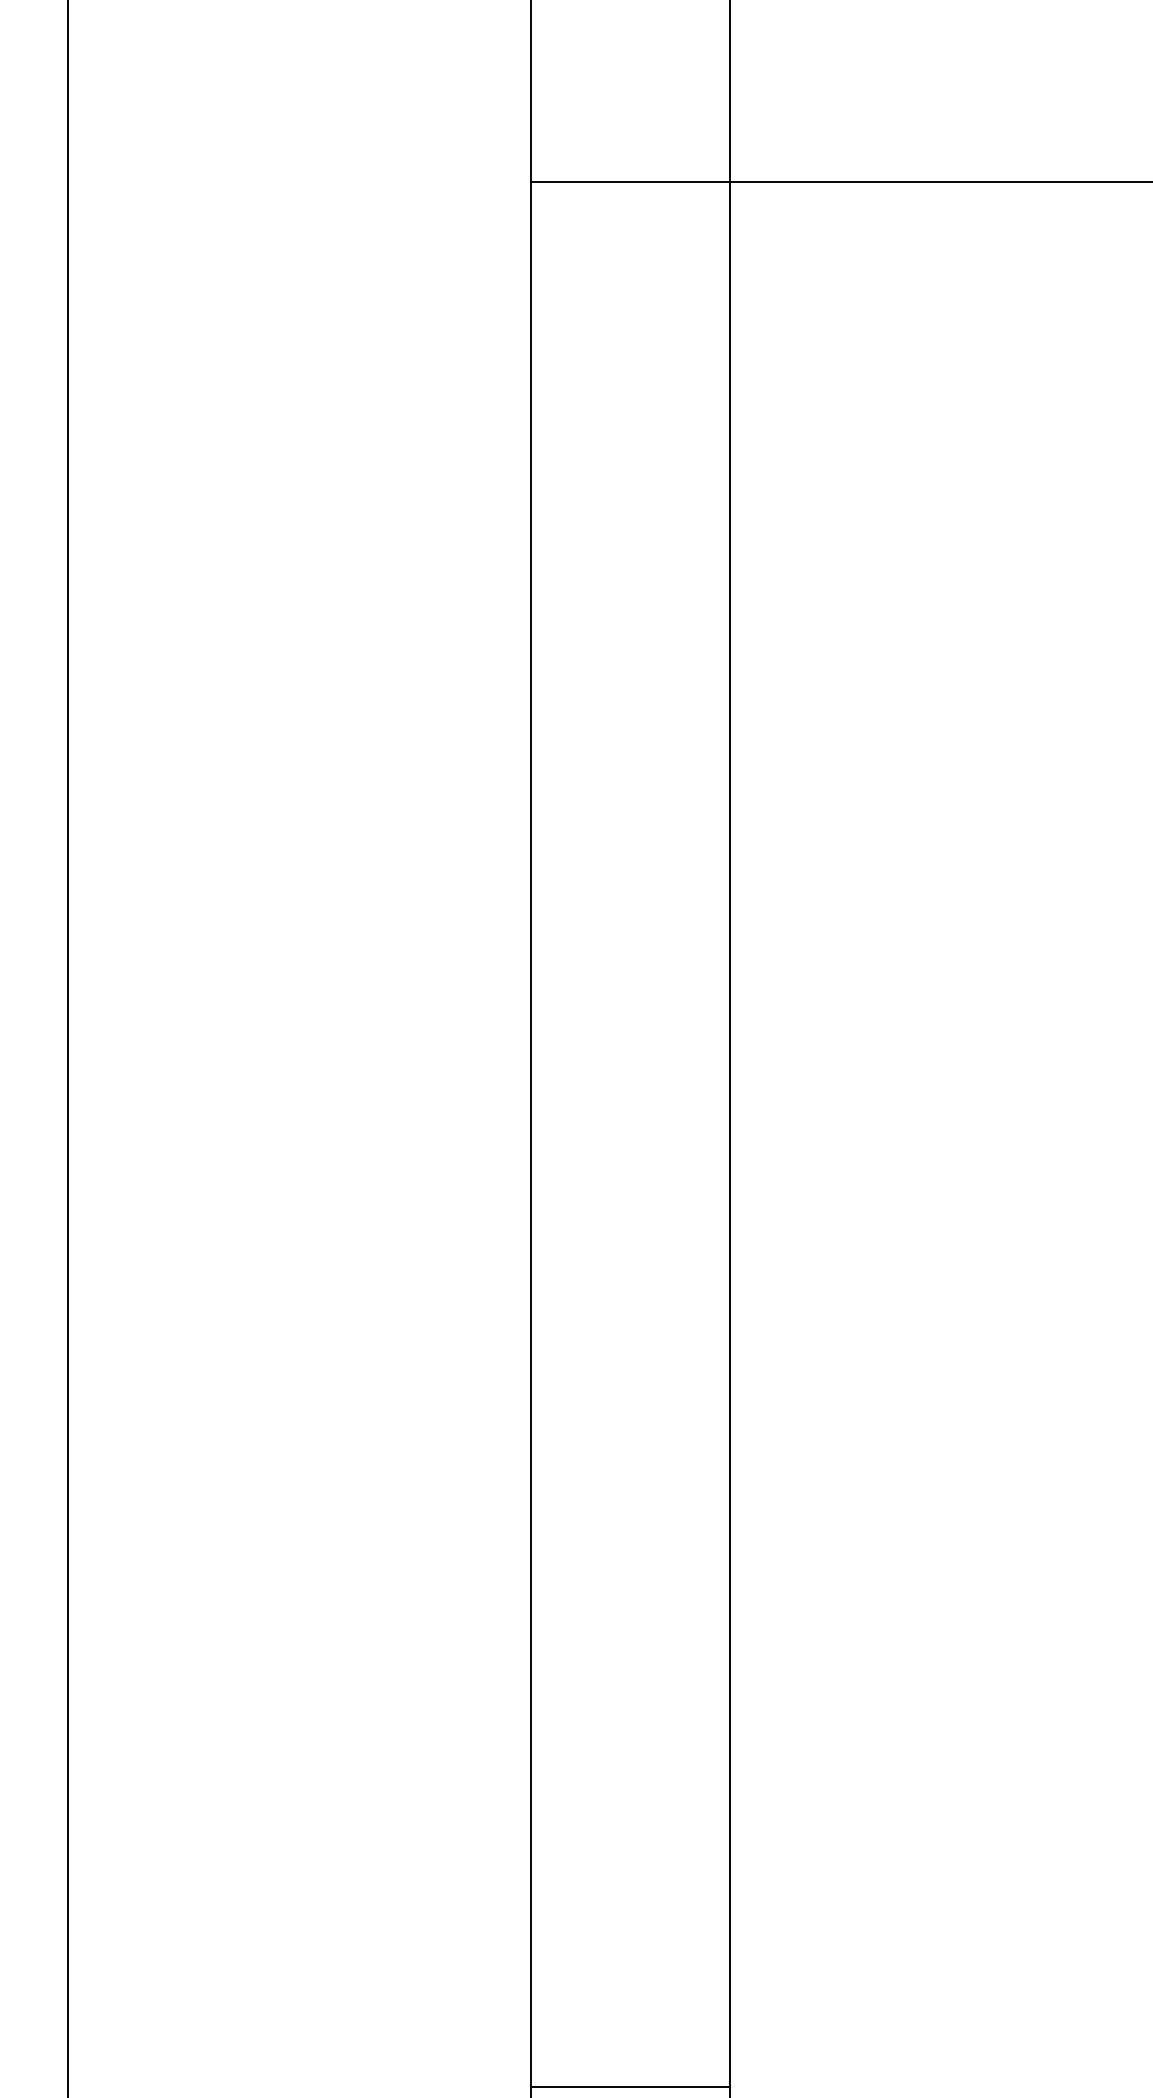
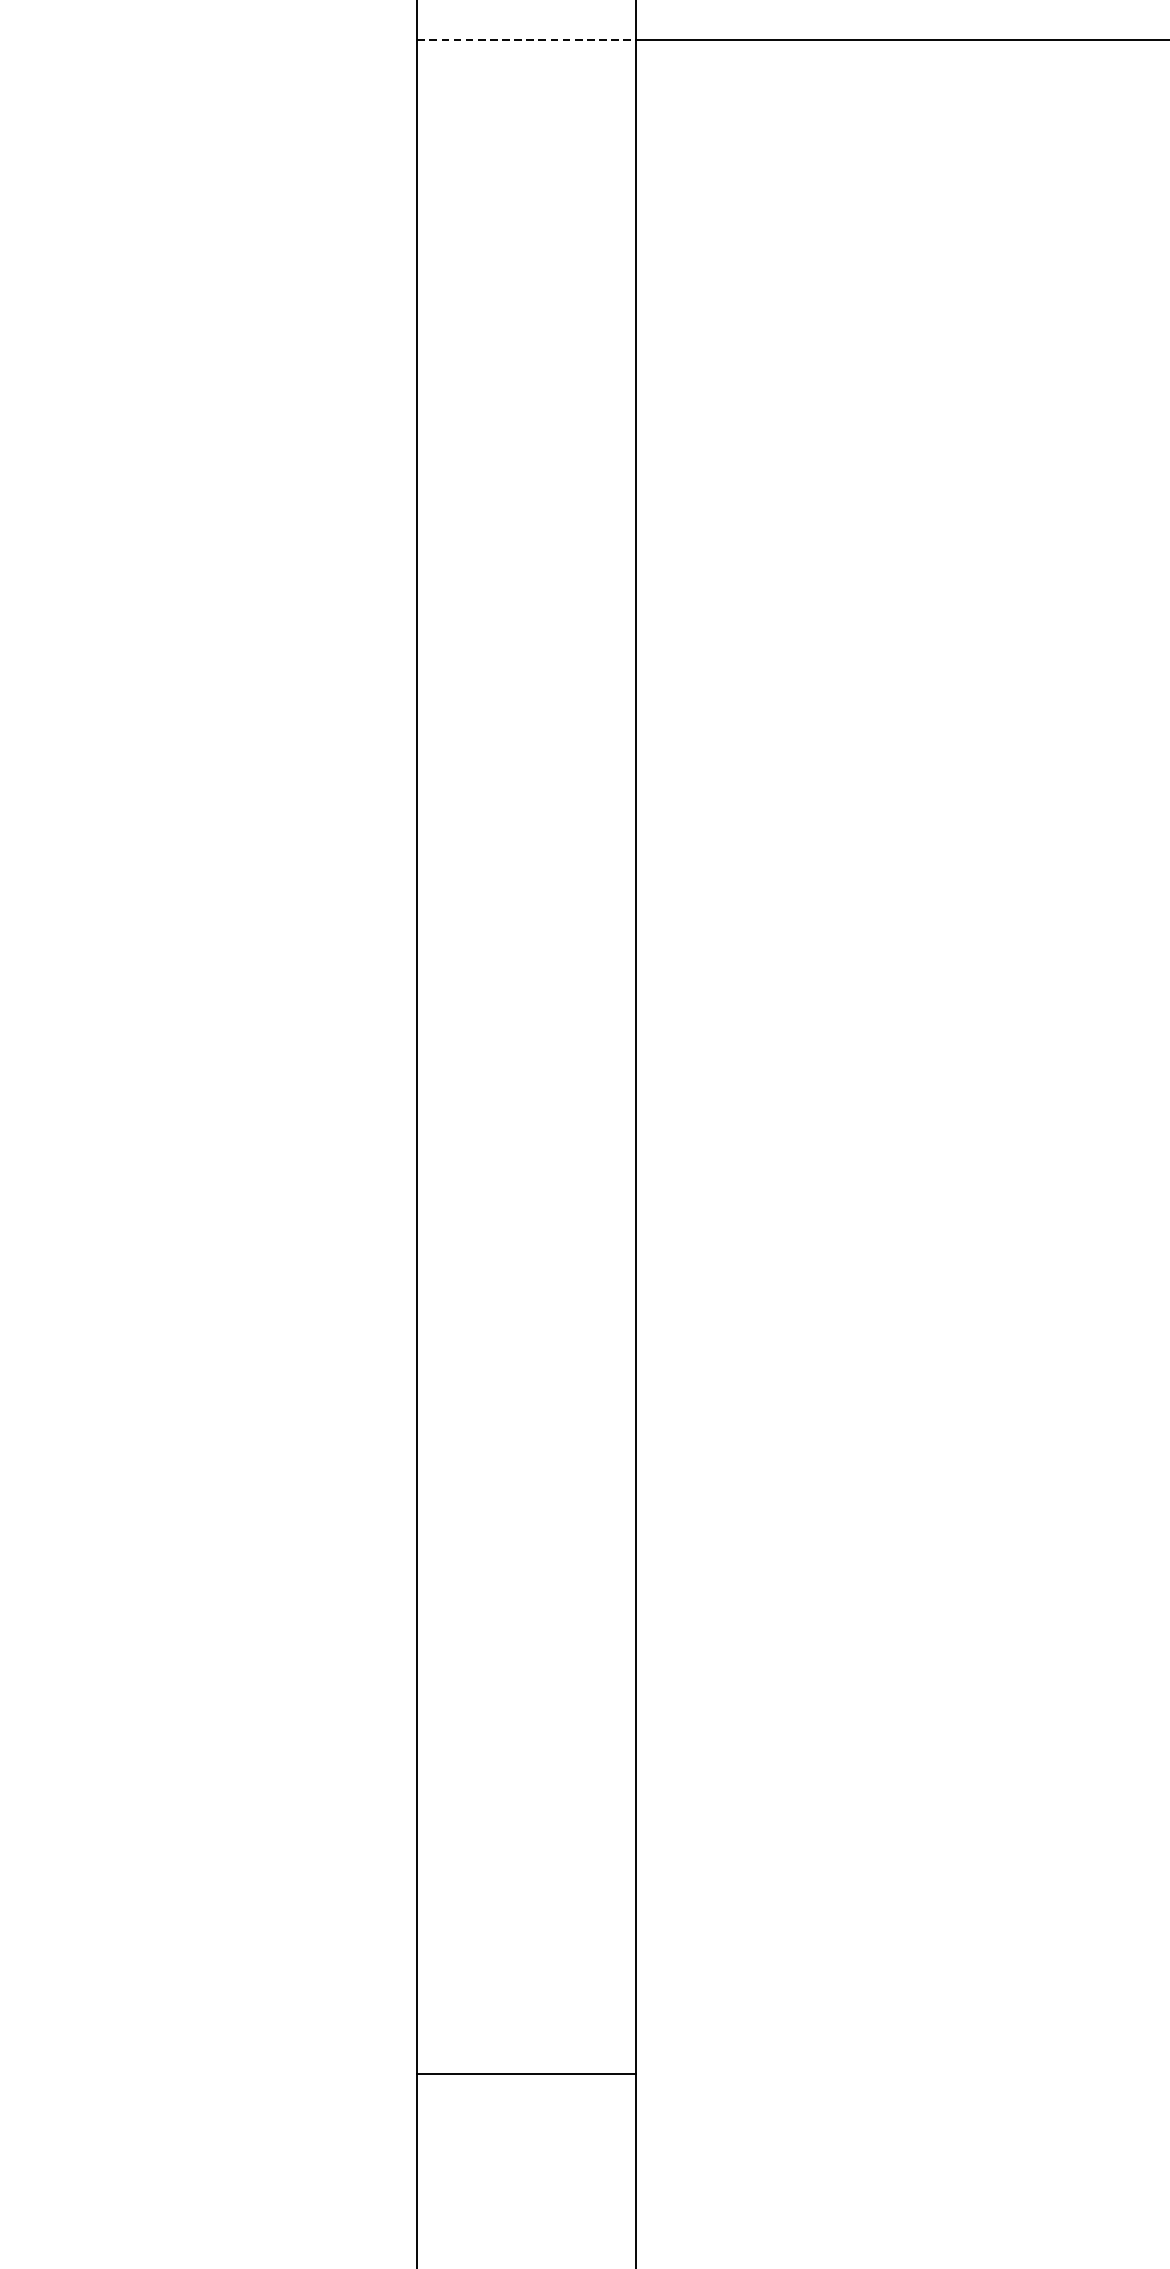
line: (631, 182) -> (527, 40), solid -> dashed
line: (630, 2087) -> (526, 2074), moved

